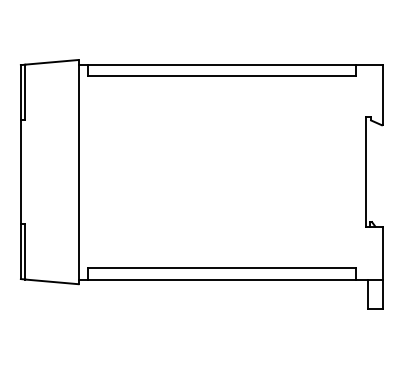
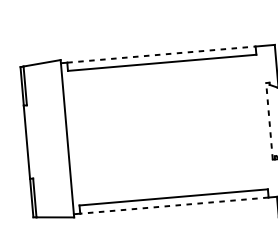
line: (222, 64) -> (162, 54), solid -> dashed
line: (366, 172) -> (269, 121), solid -> dashed
line: (221, 279) -> (174, 205), solid -> dashed

